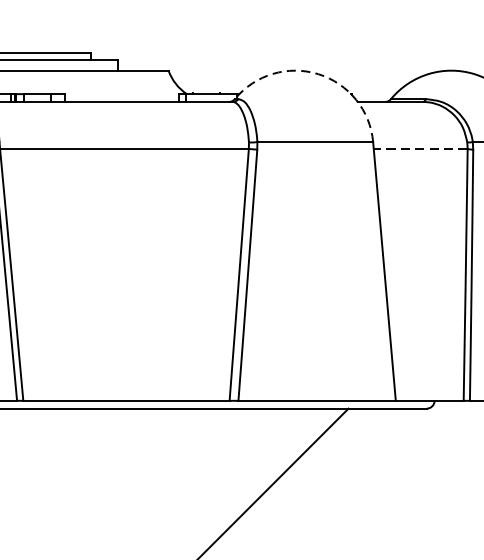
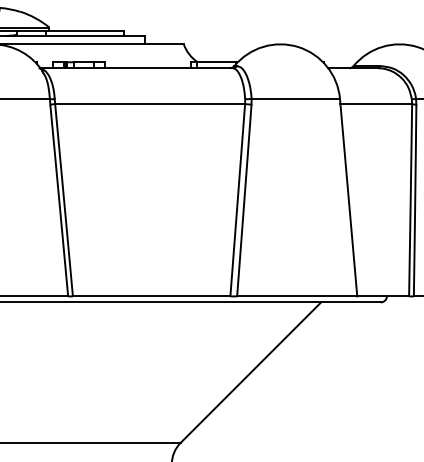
arc: (318, 74) -> (298, 47), dashed -> solid
line: (420, 149) -> (376, 104), dashed -> solid

